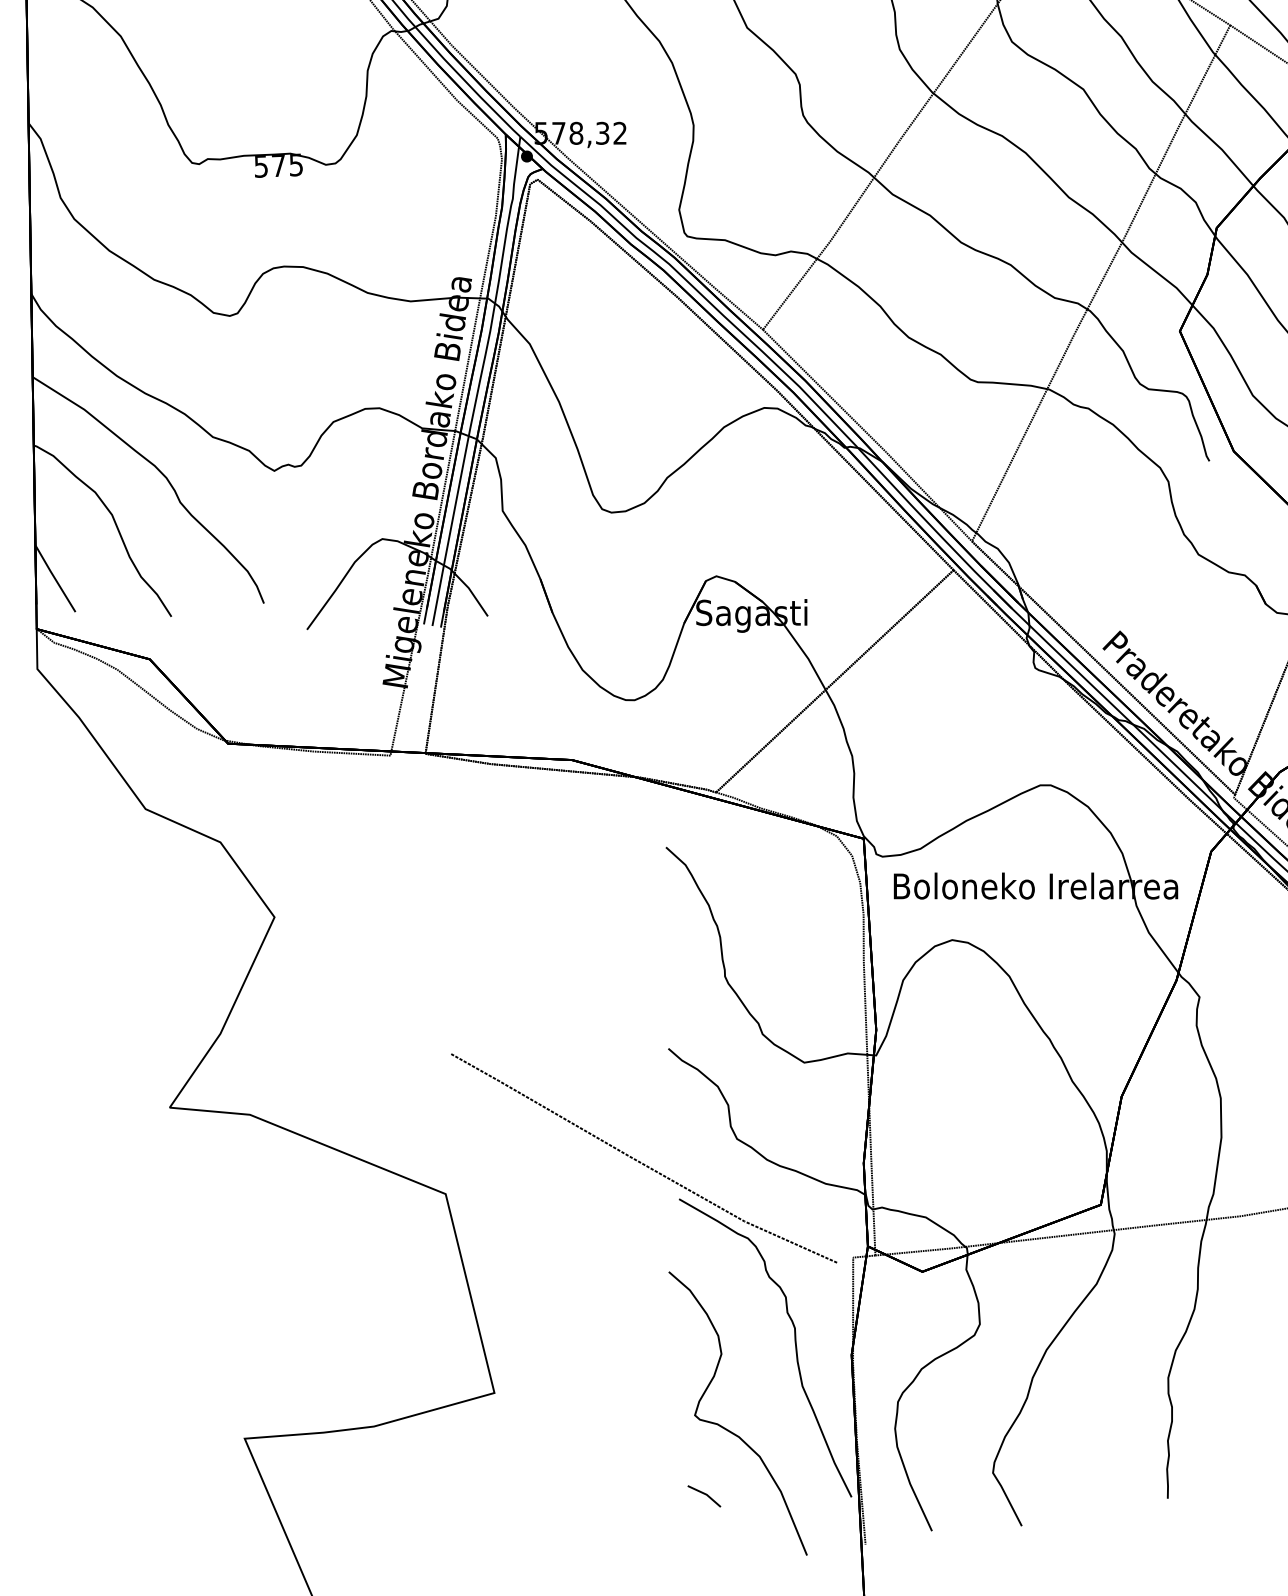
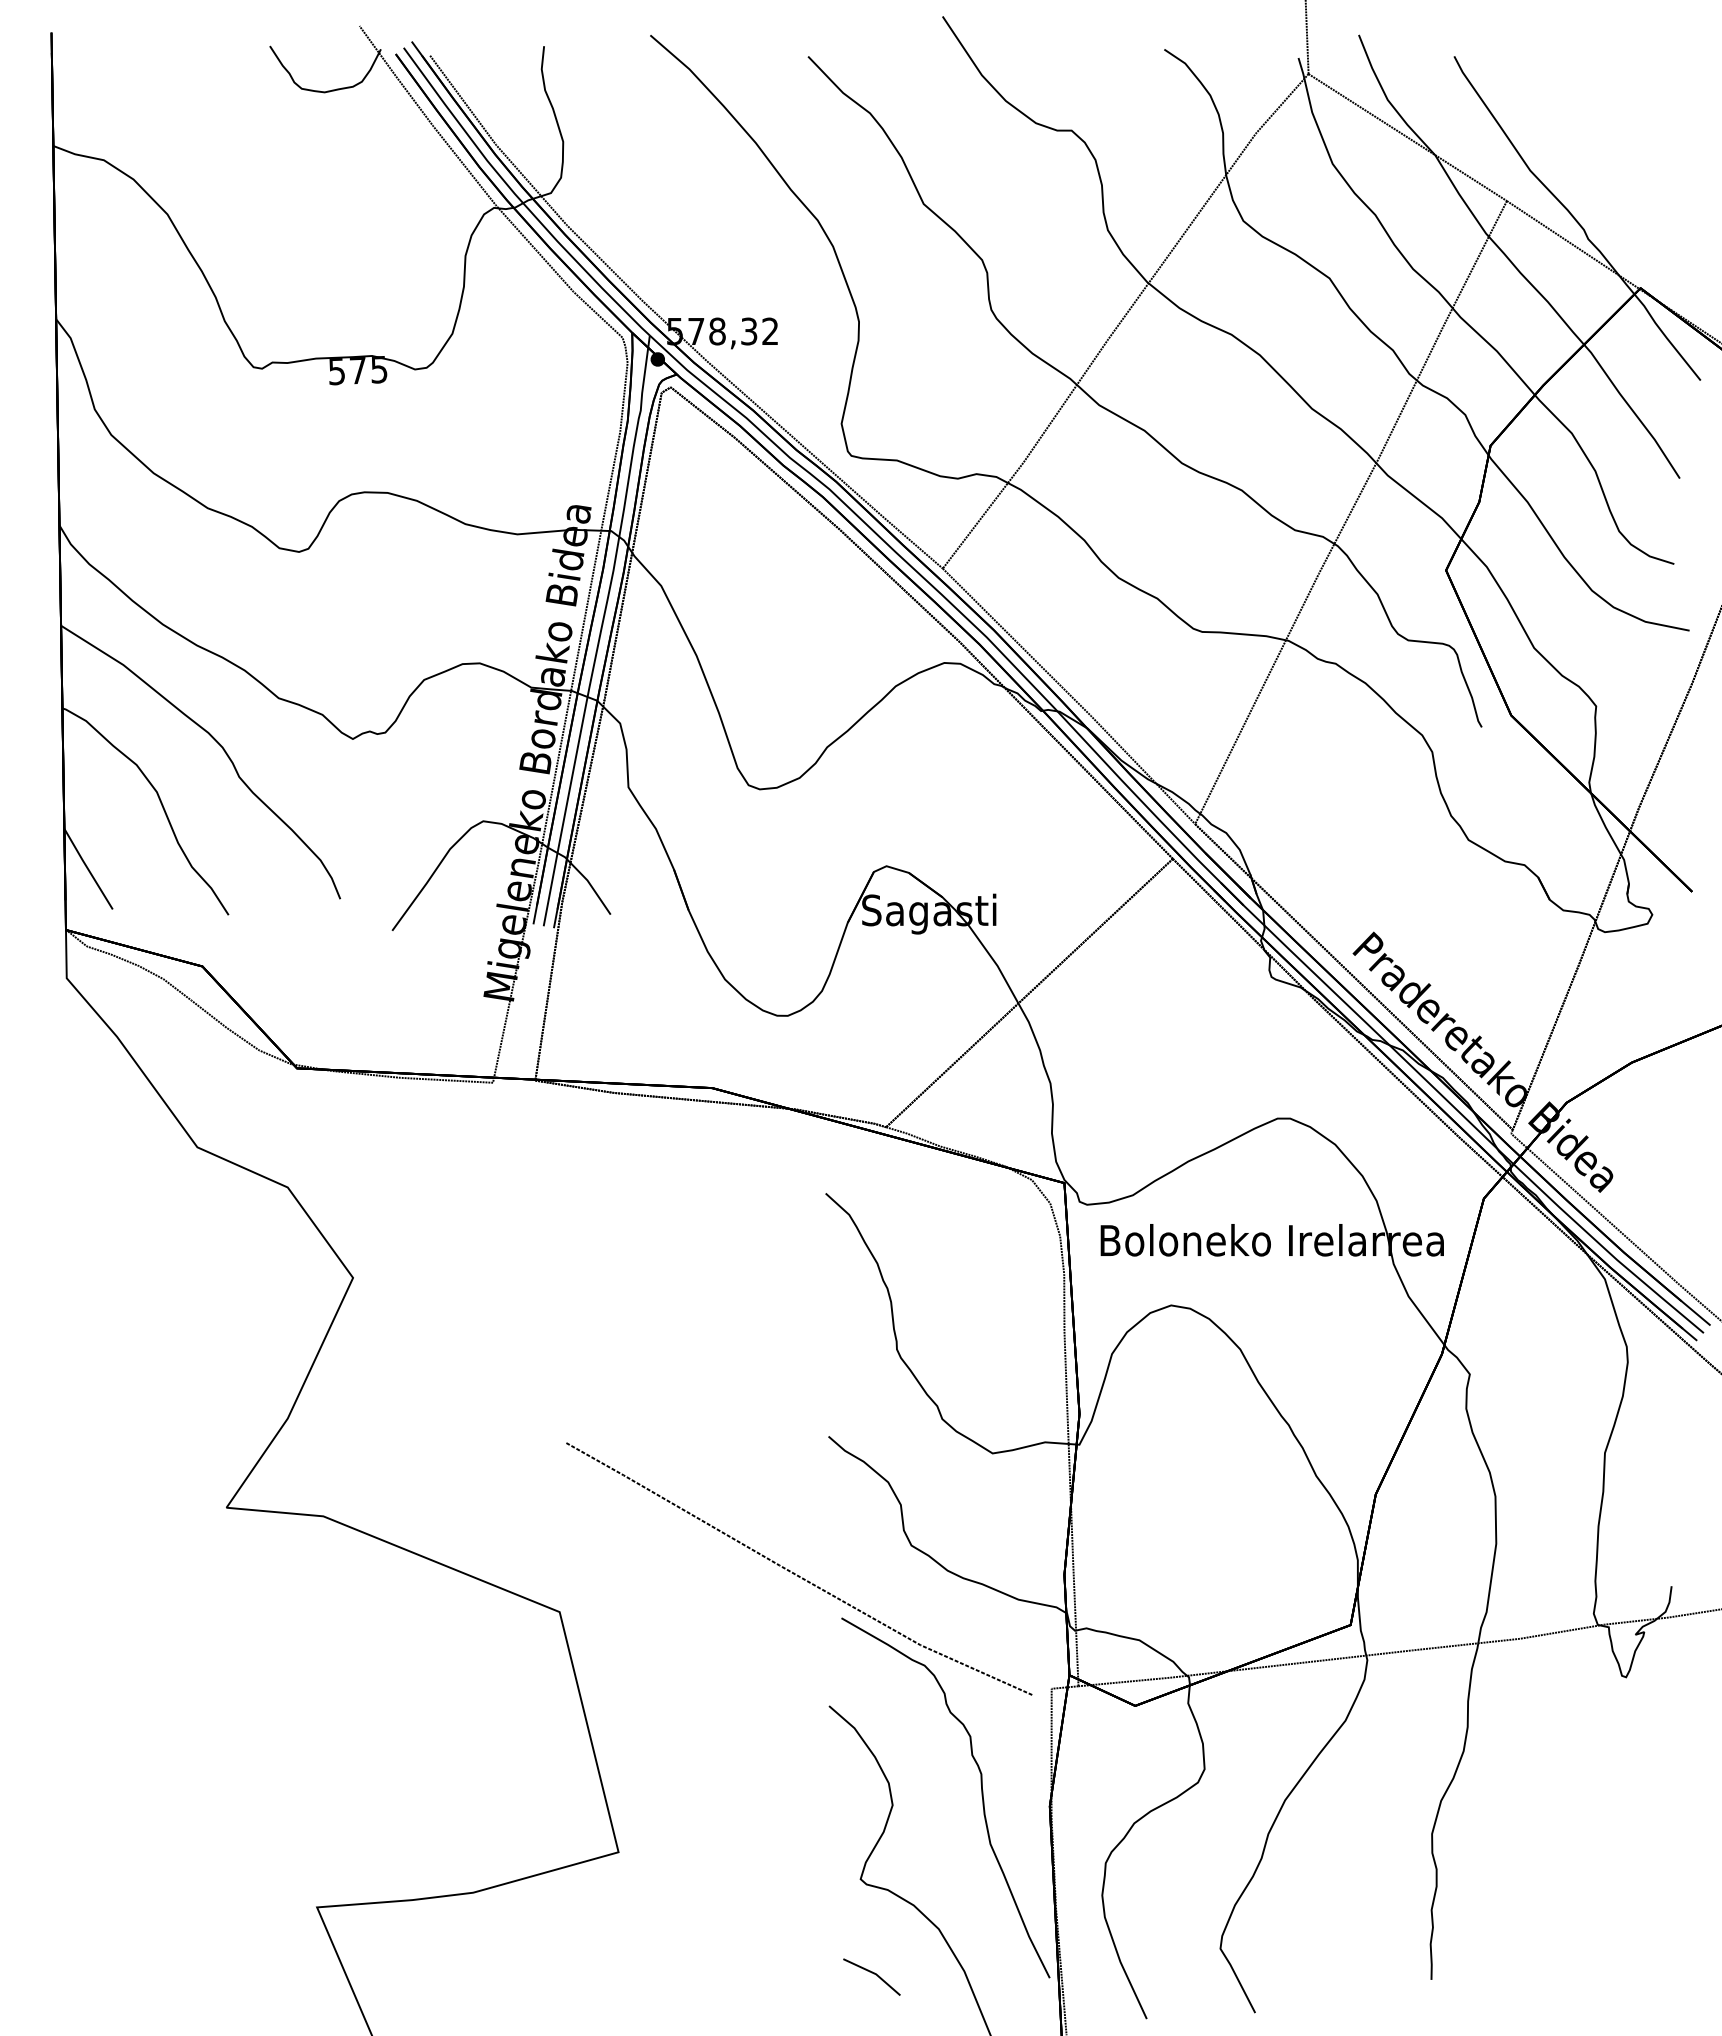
part: (703, 1495) -> (871, 1976), size x1.43

